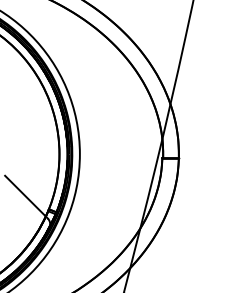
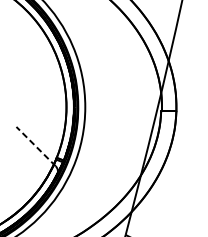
line: (26, 196) -> (36, 146), solid -> dashed

